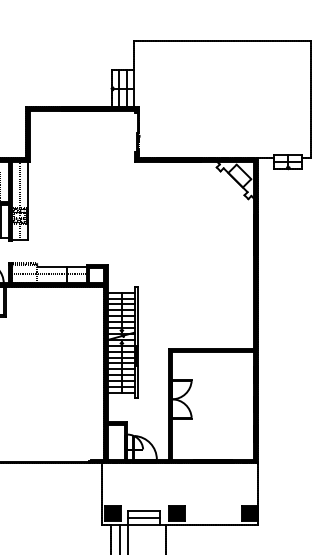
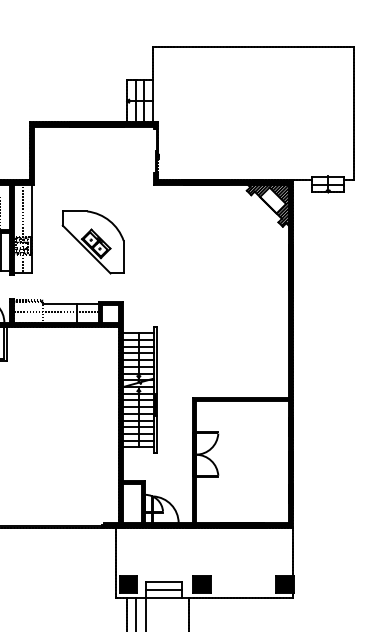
hatch: (235, 180) -> (268, 205), added
part: (81, 212) -> (92, 242), added

